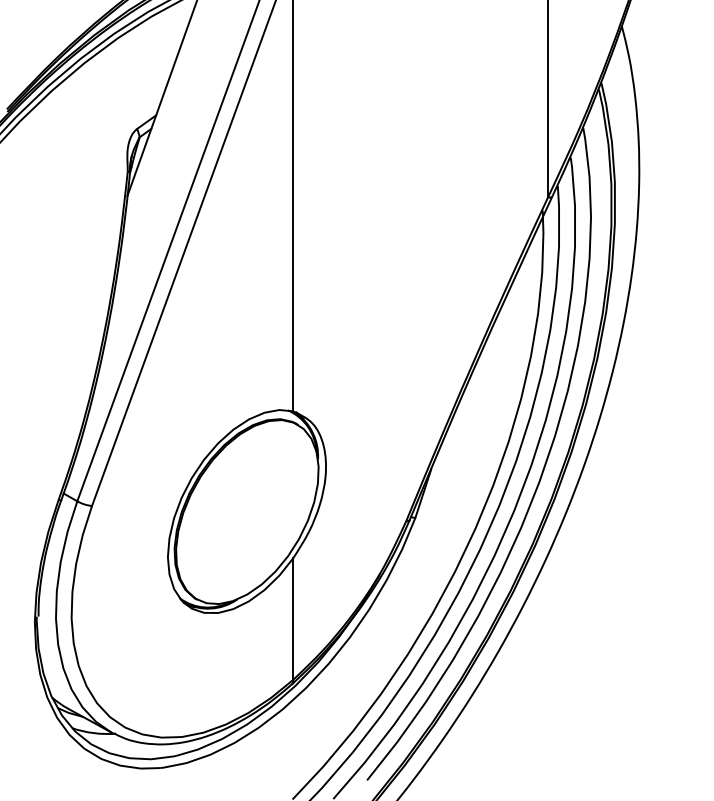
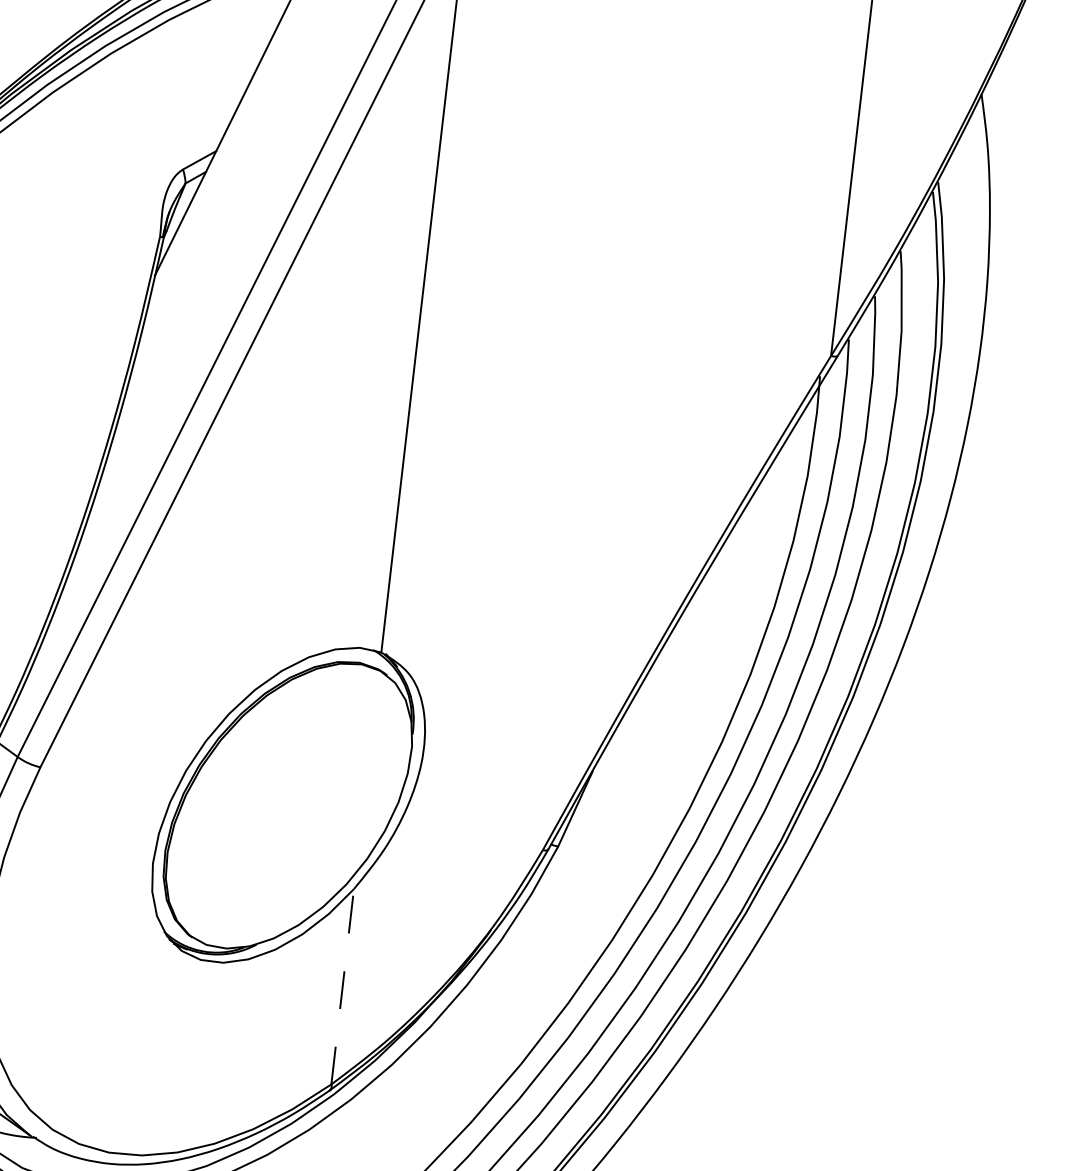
line: (293, 619) -> (343, 987), solid -> dashed

